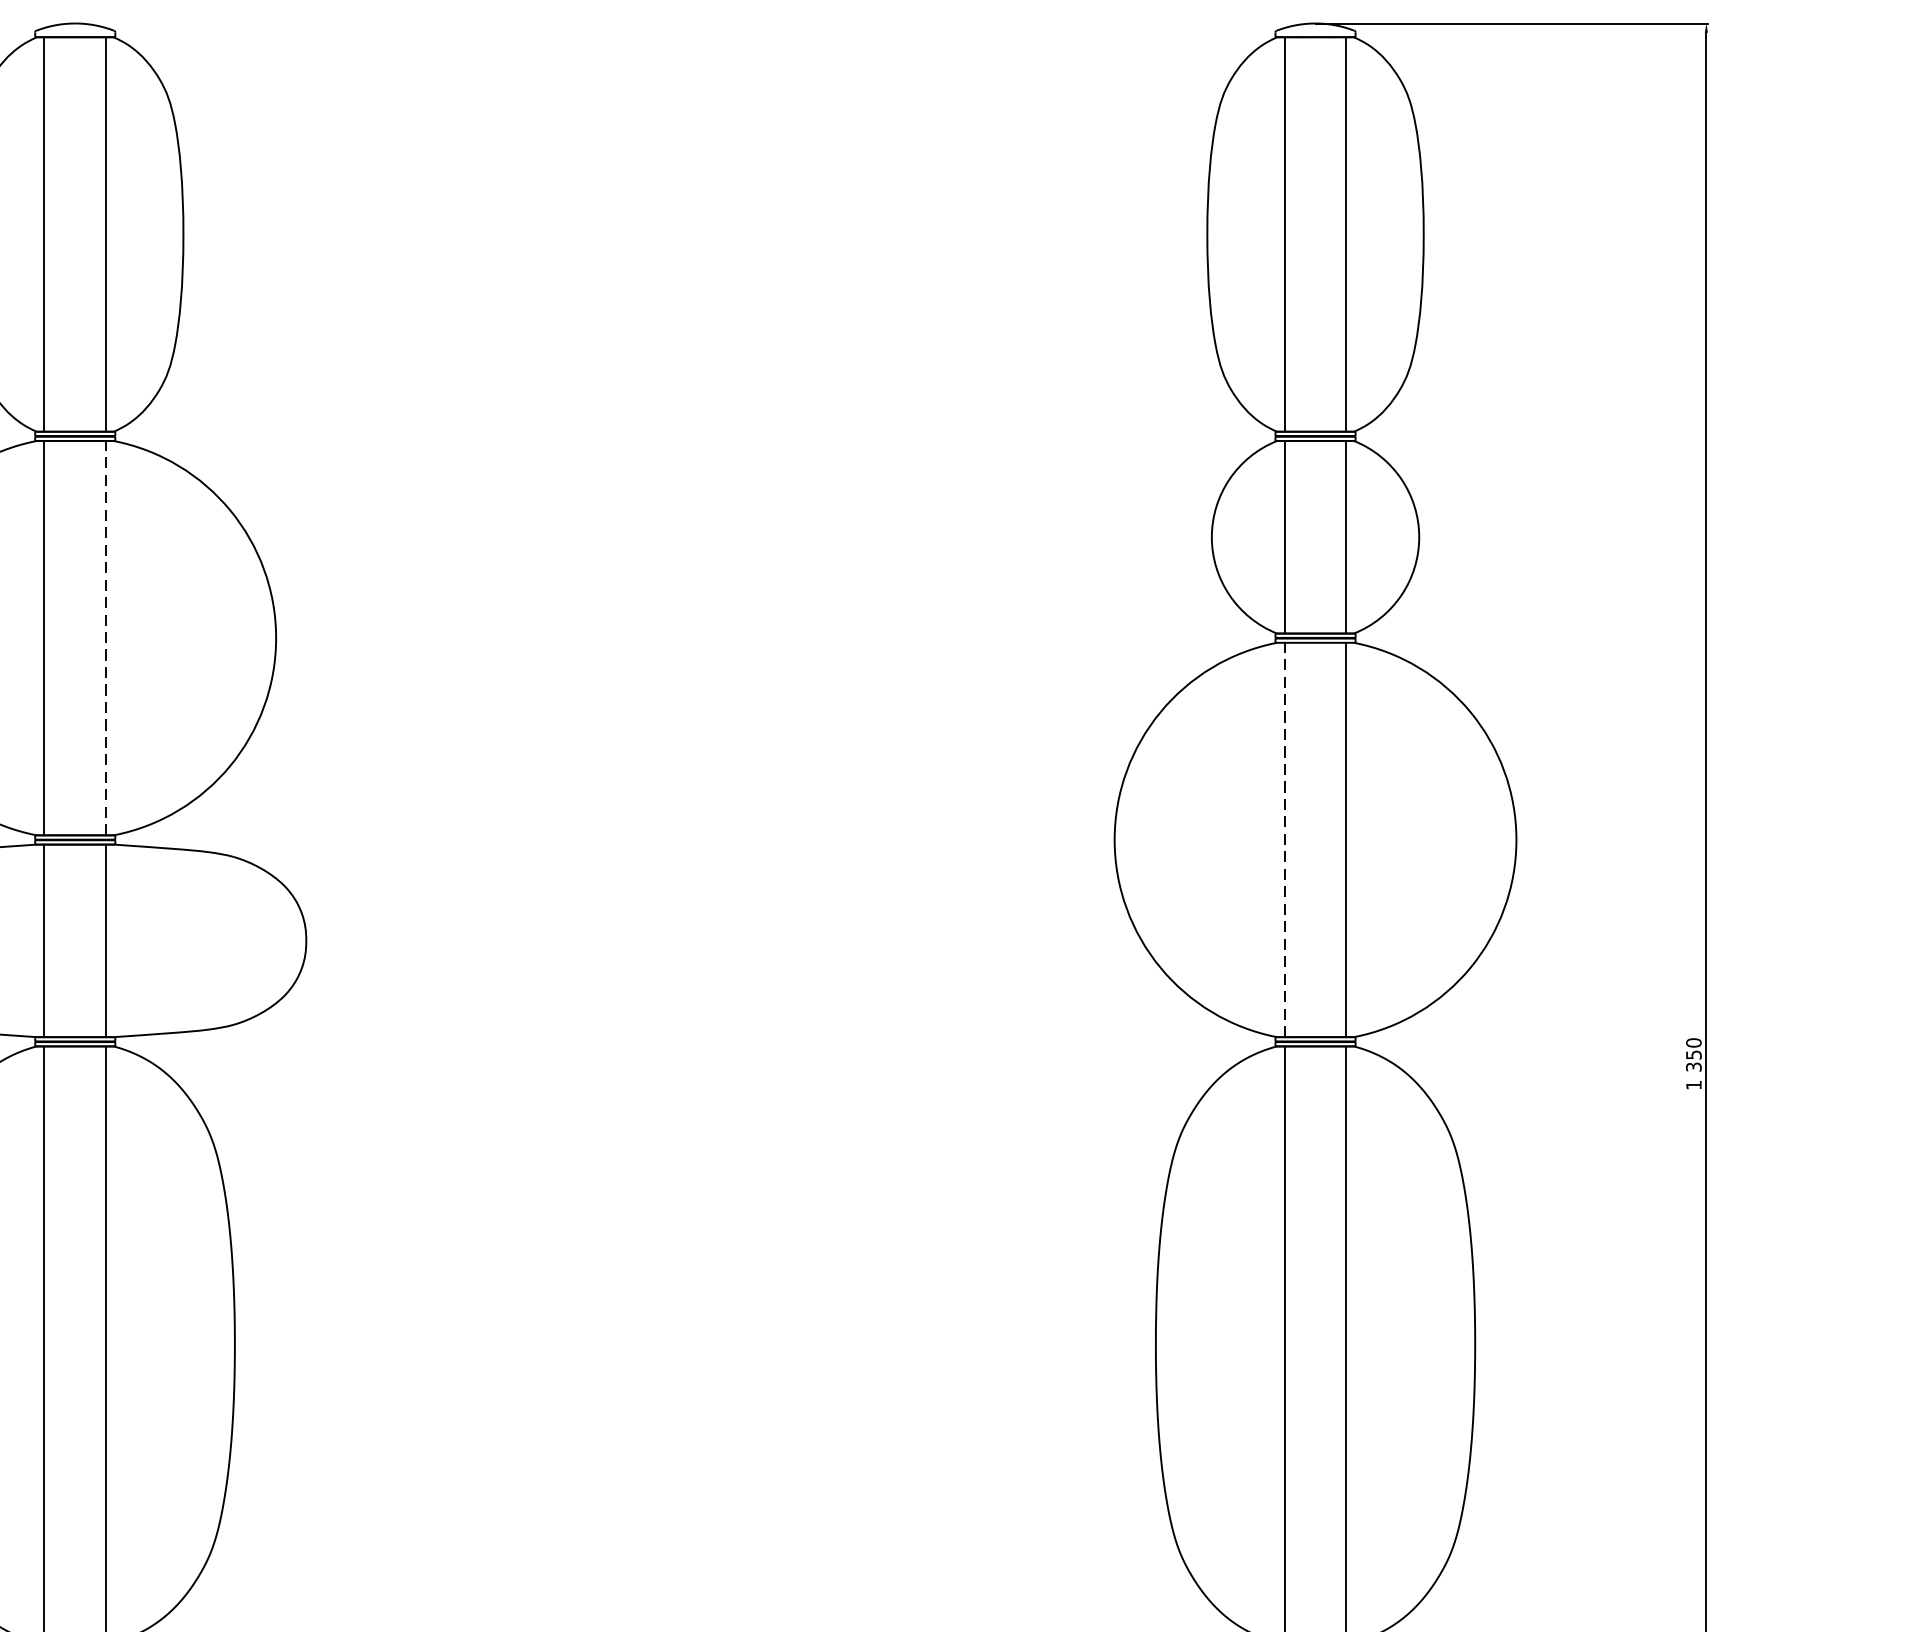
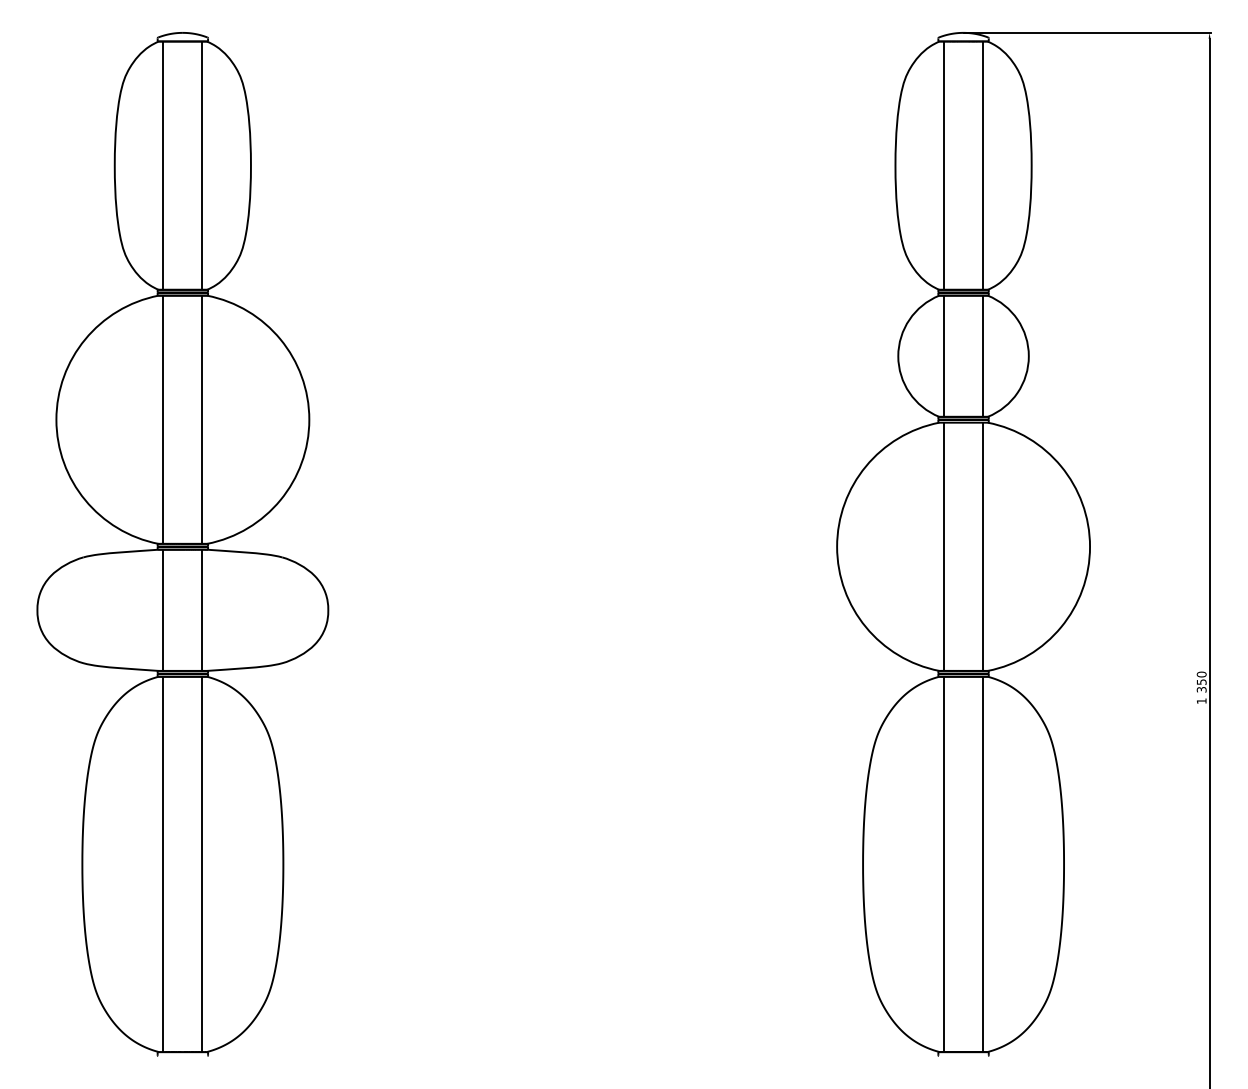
line: (106, 637) -> (202, 419), dashed -> solid
line: (1285, 839) -> (944, 546), dashed -> solid

